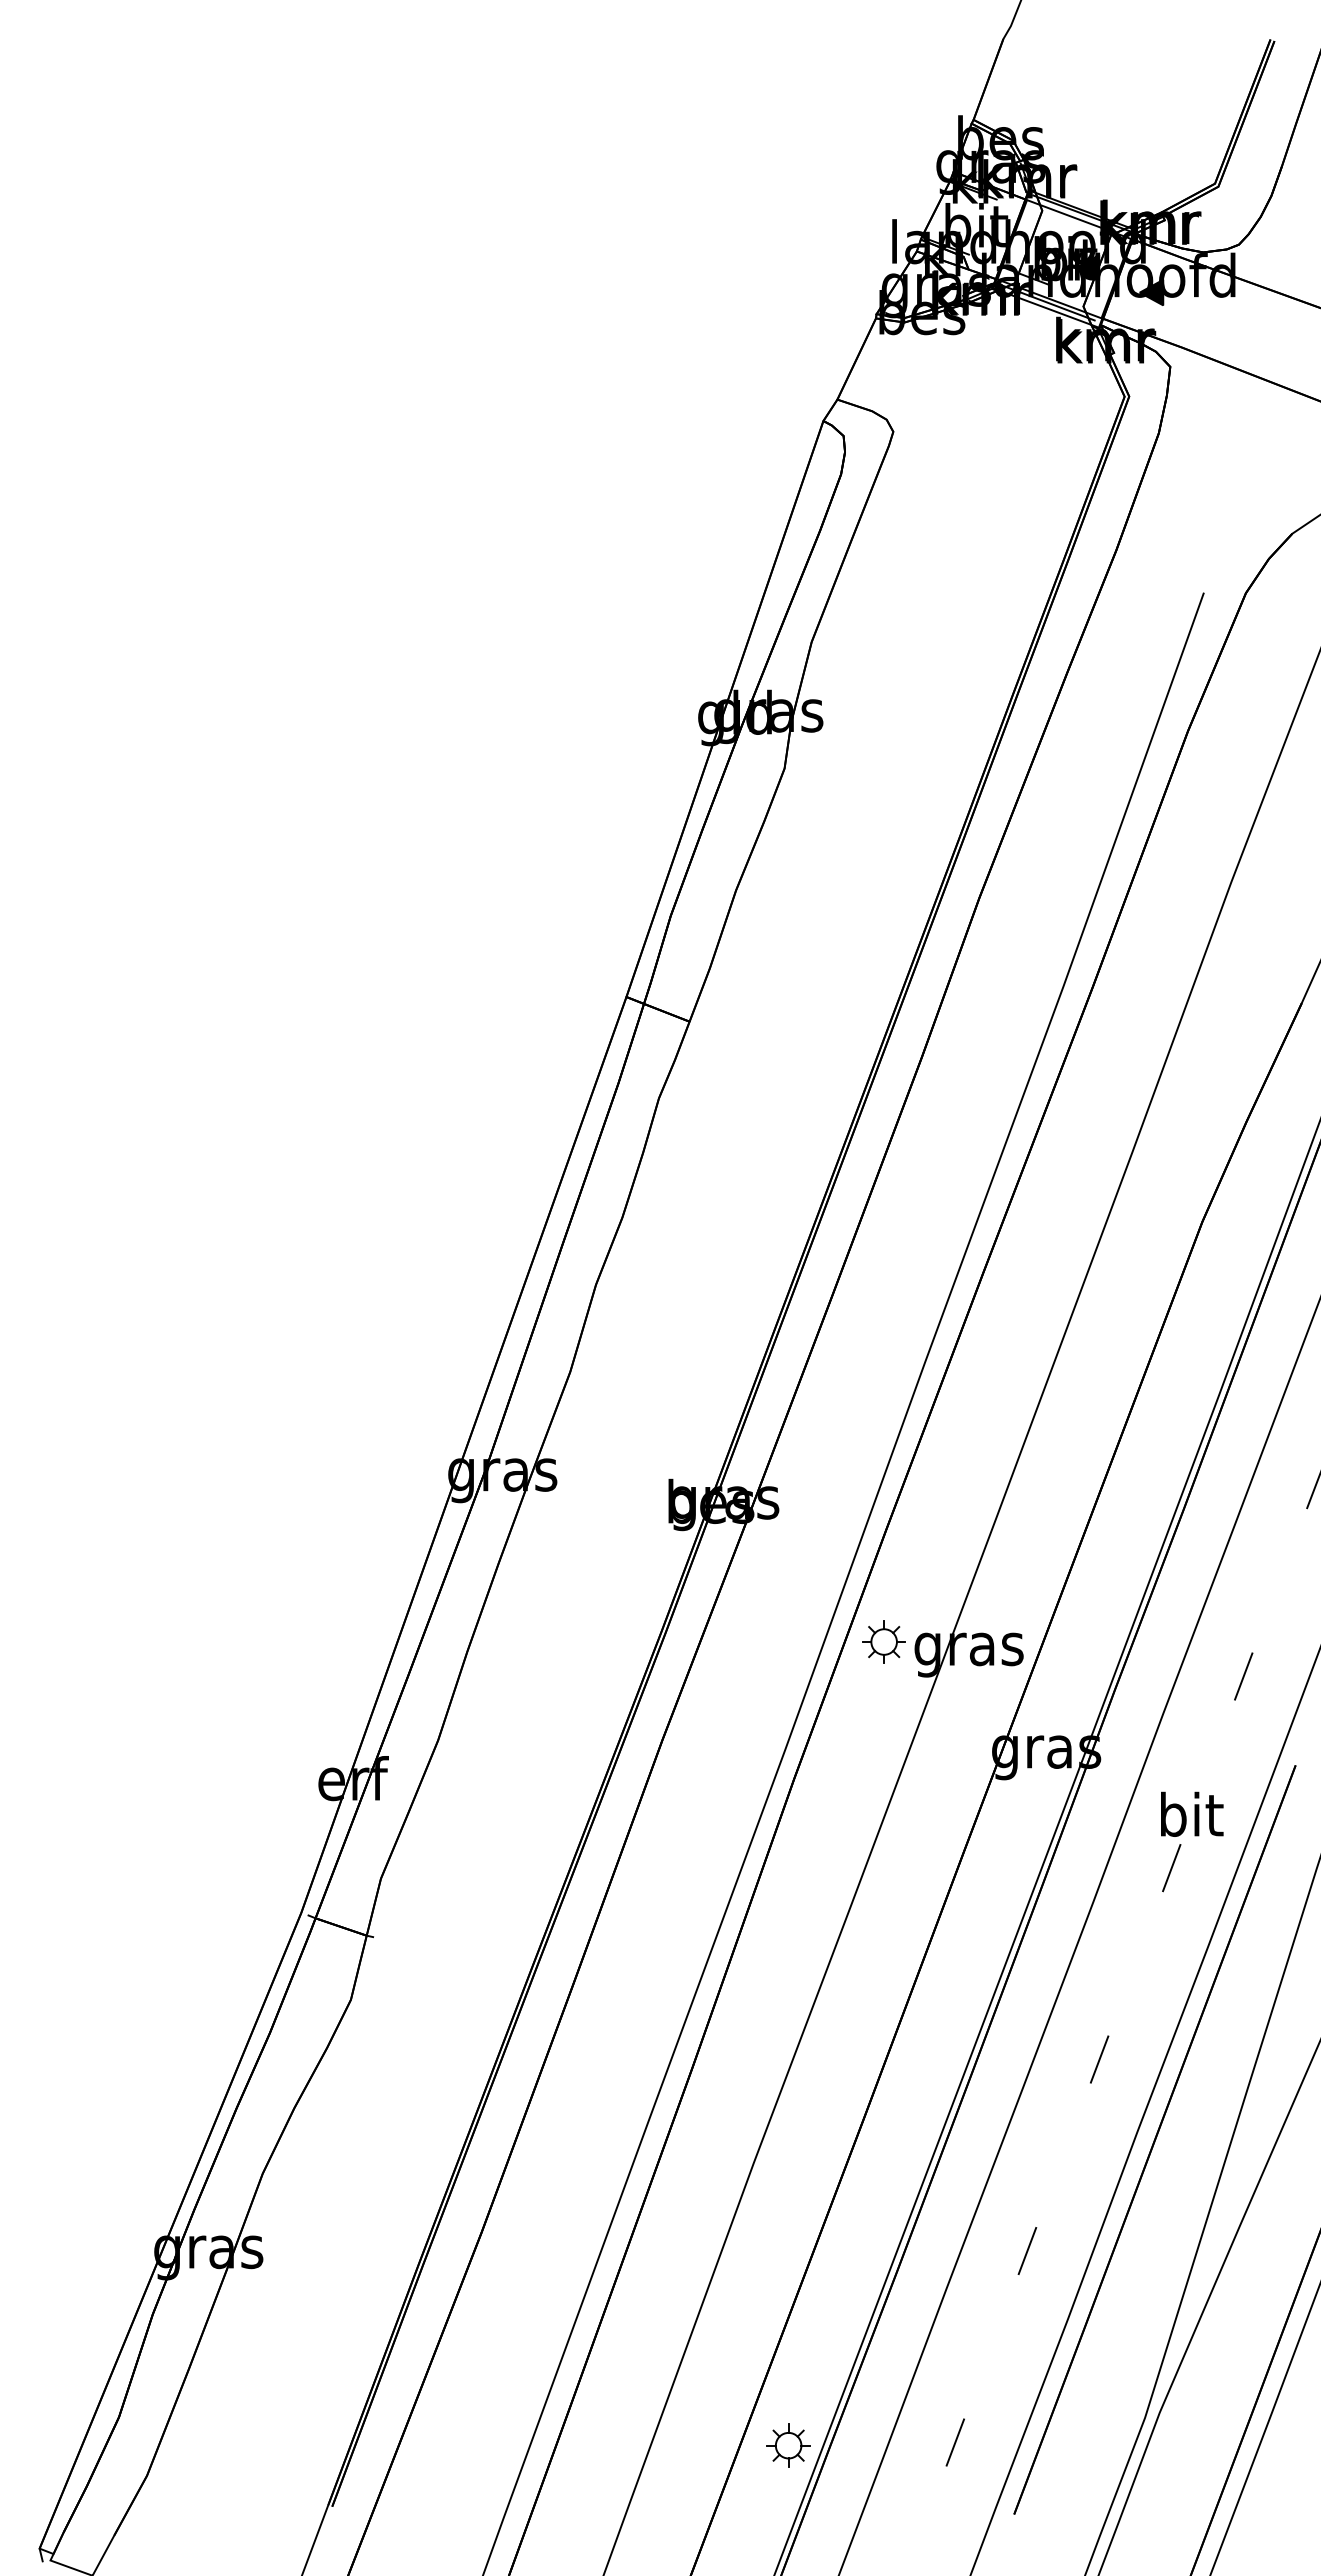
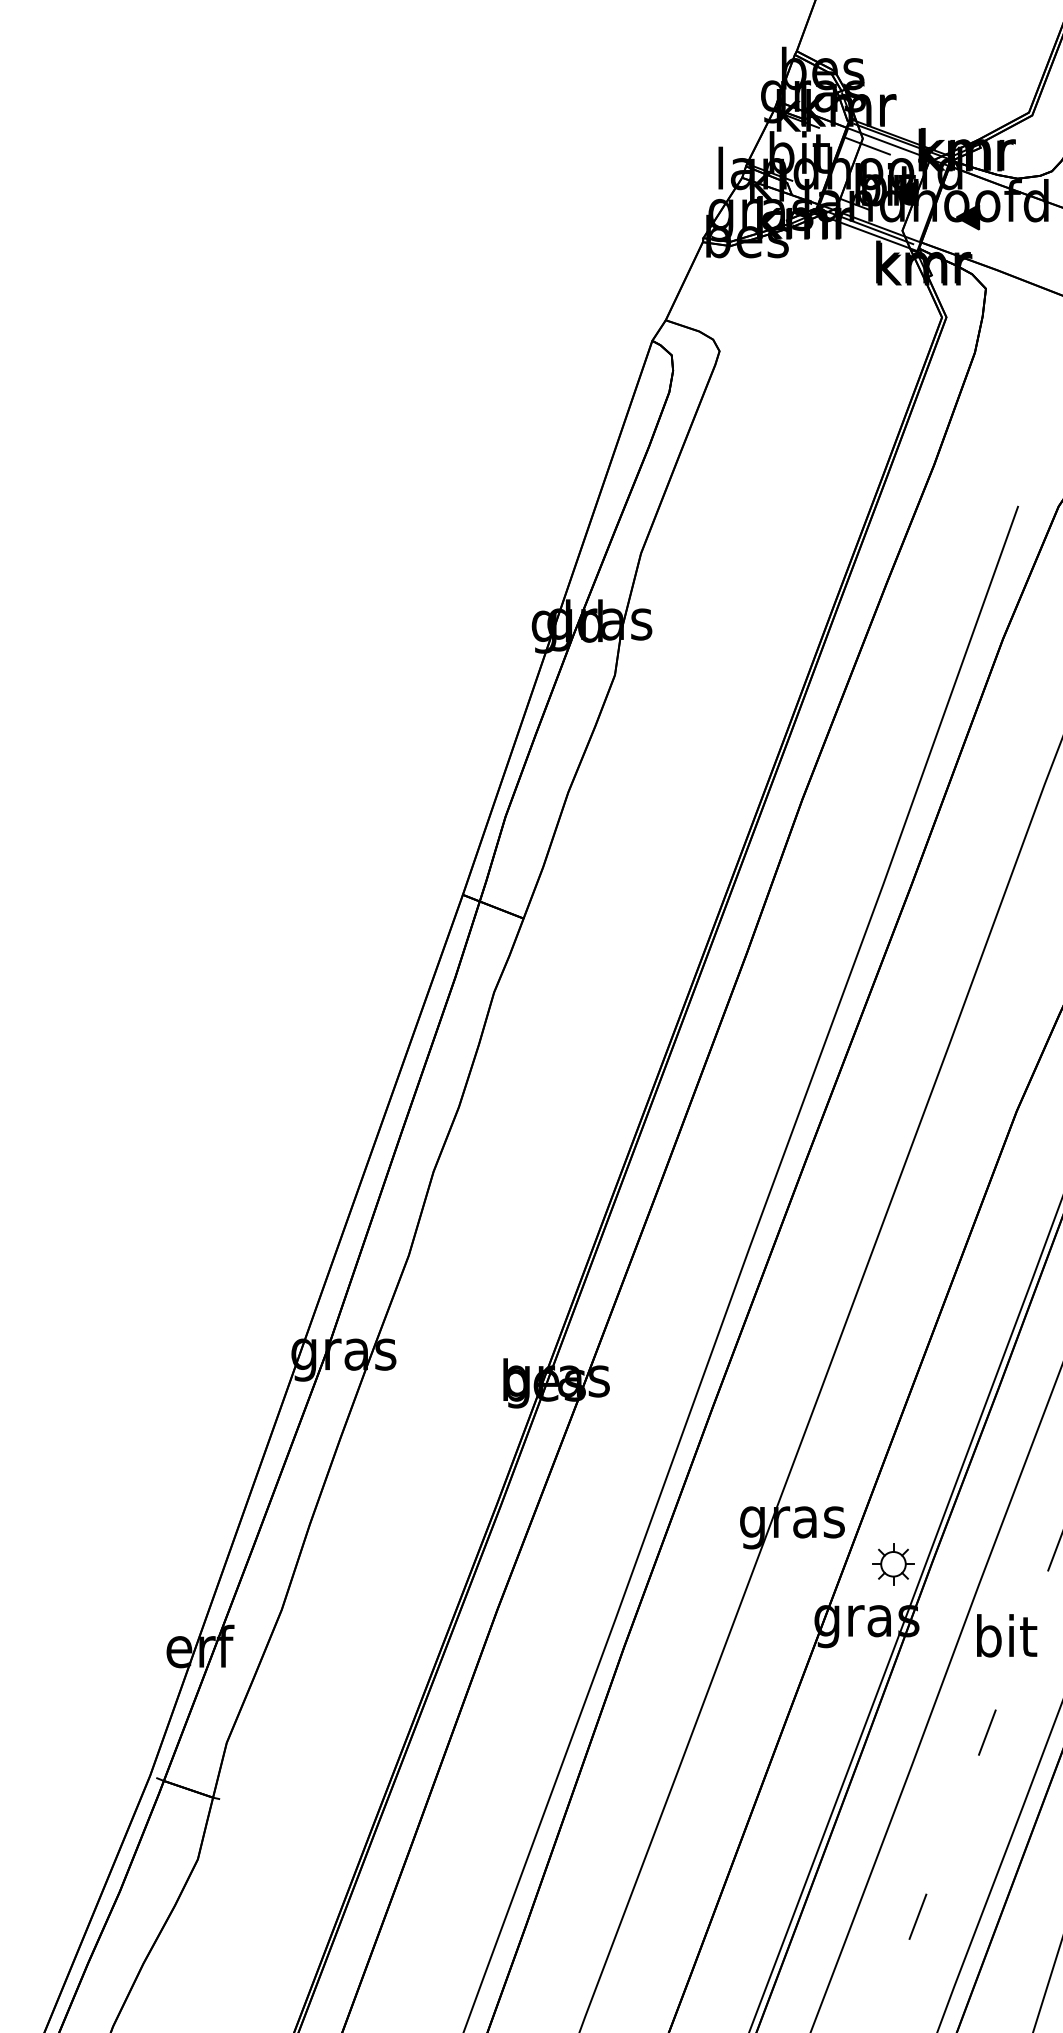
line: (1051, 219) -> (871, 147), added
part: (883, 1641) -> (892, 1563), moved
text: (1192, 1813) -> (1007, 1634), moved

